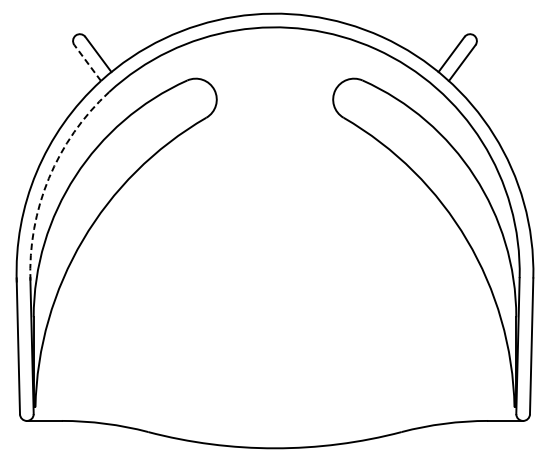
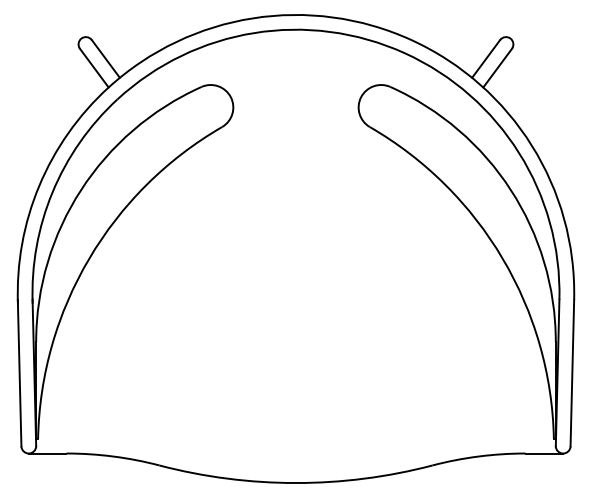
line: (87, 62) -> (94, 67), dashed -> solid
arc: (48, 178) -> (52, 192), dashed -> solid

